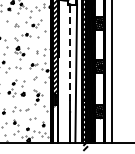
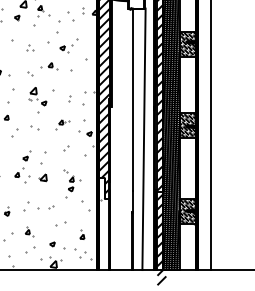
line: (70, 52) -> (133, 99), dashed -> solid

